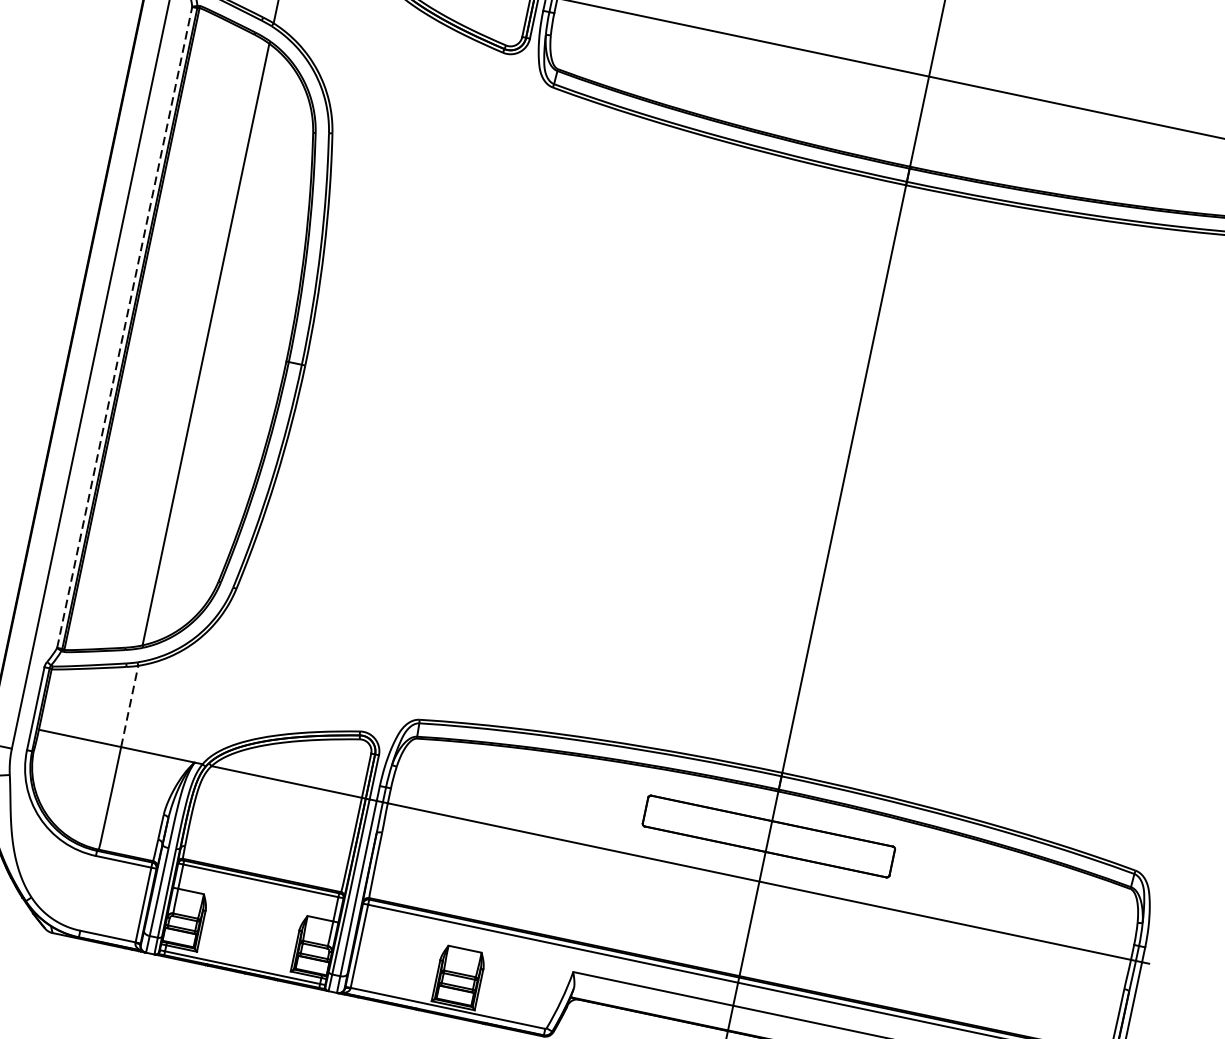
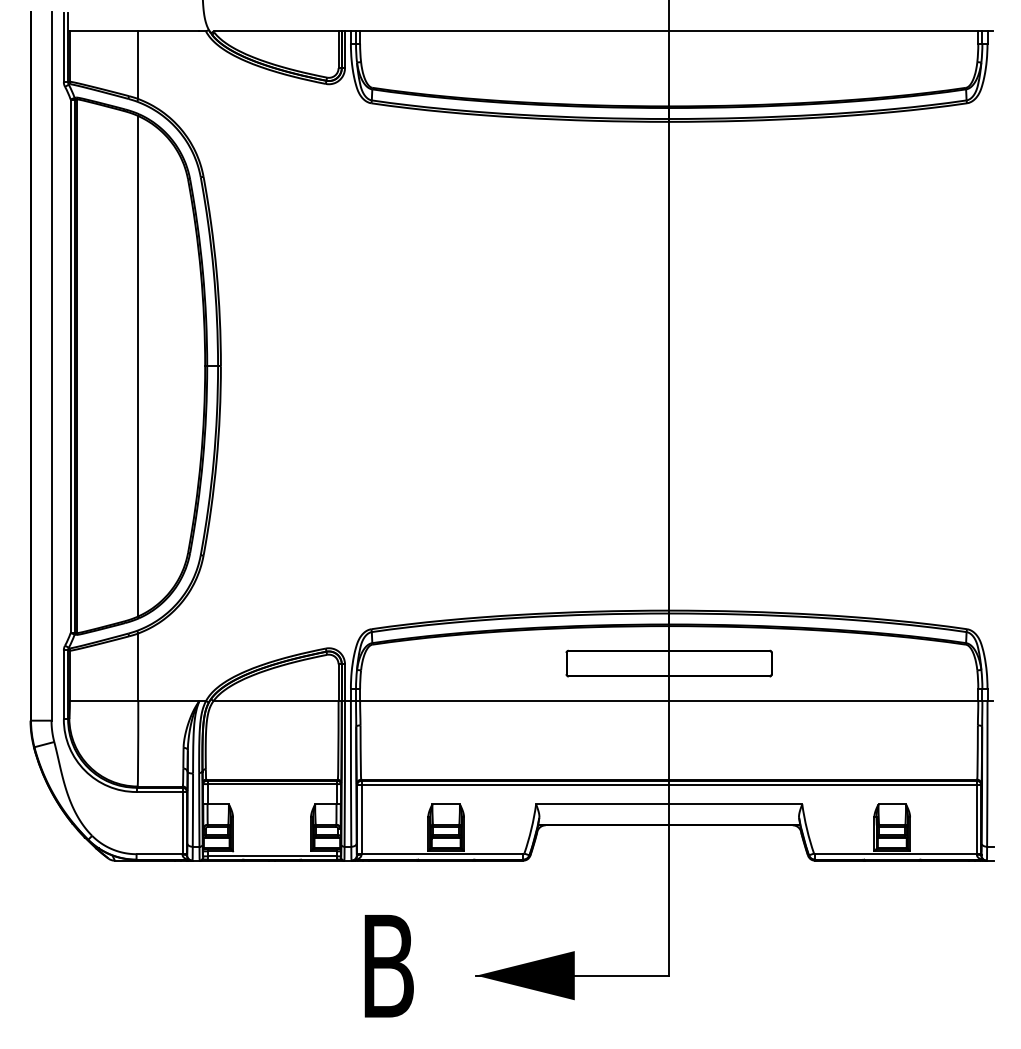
line: (124, 327) -> (70, 366), dashed -> solid
line: (129, 706) -> (138, 667), dashed -> solid

